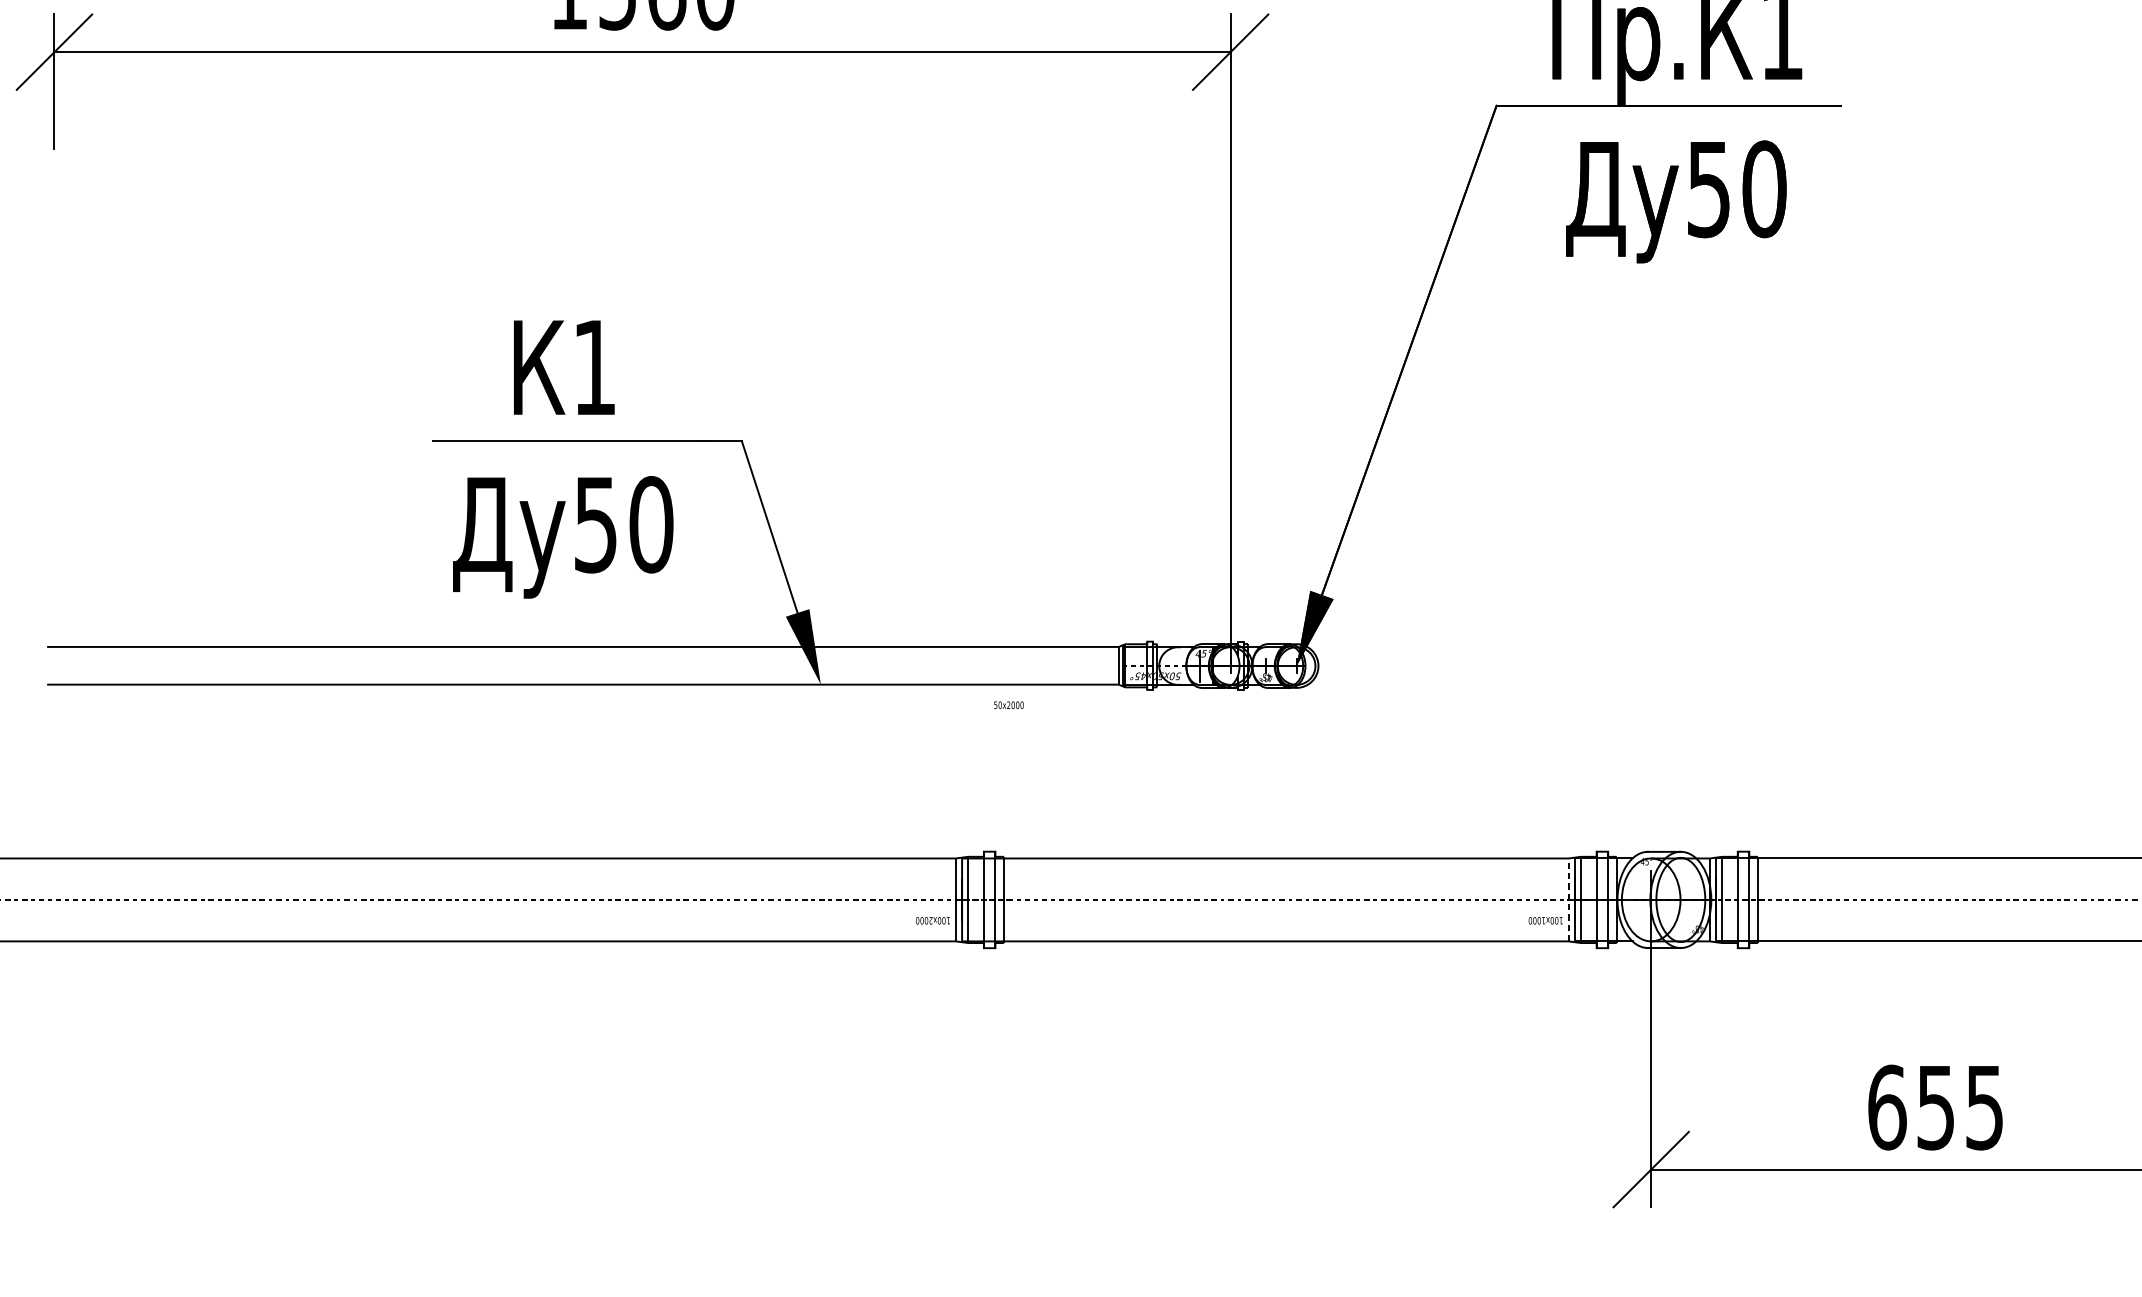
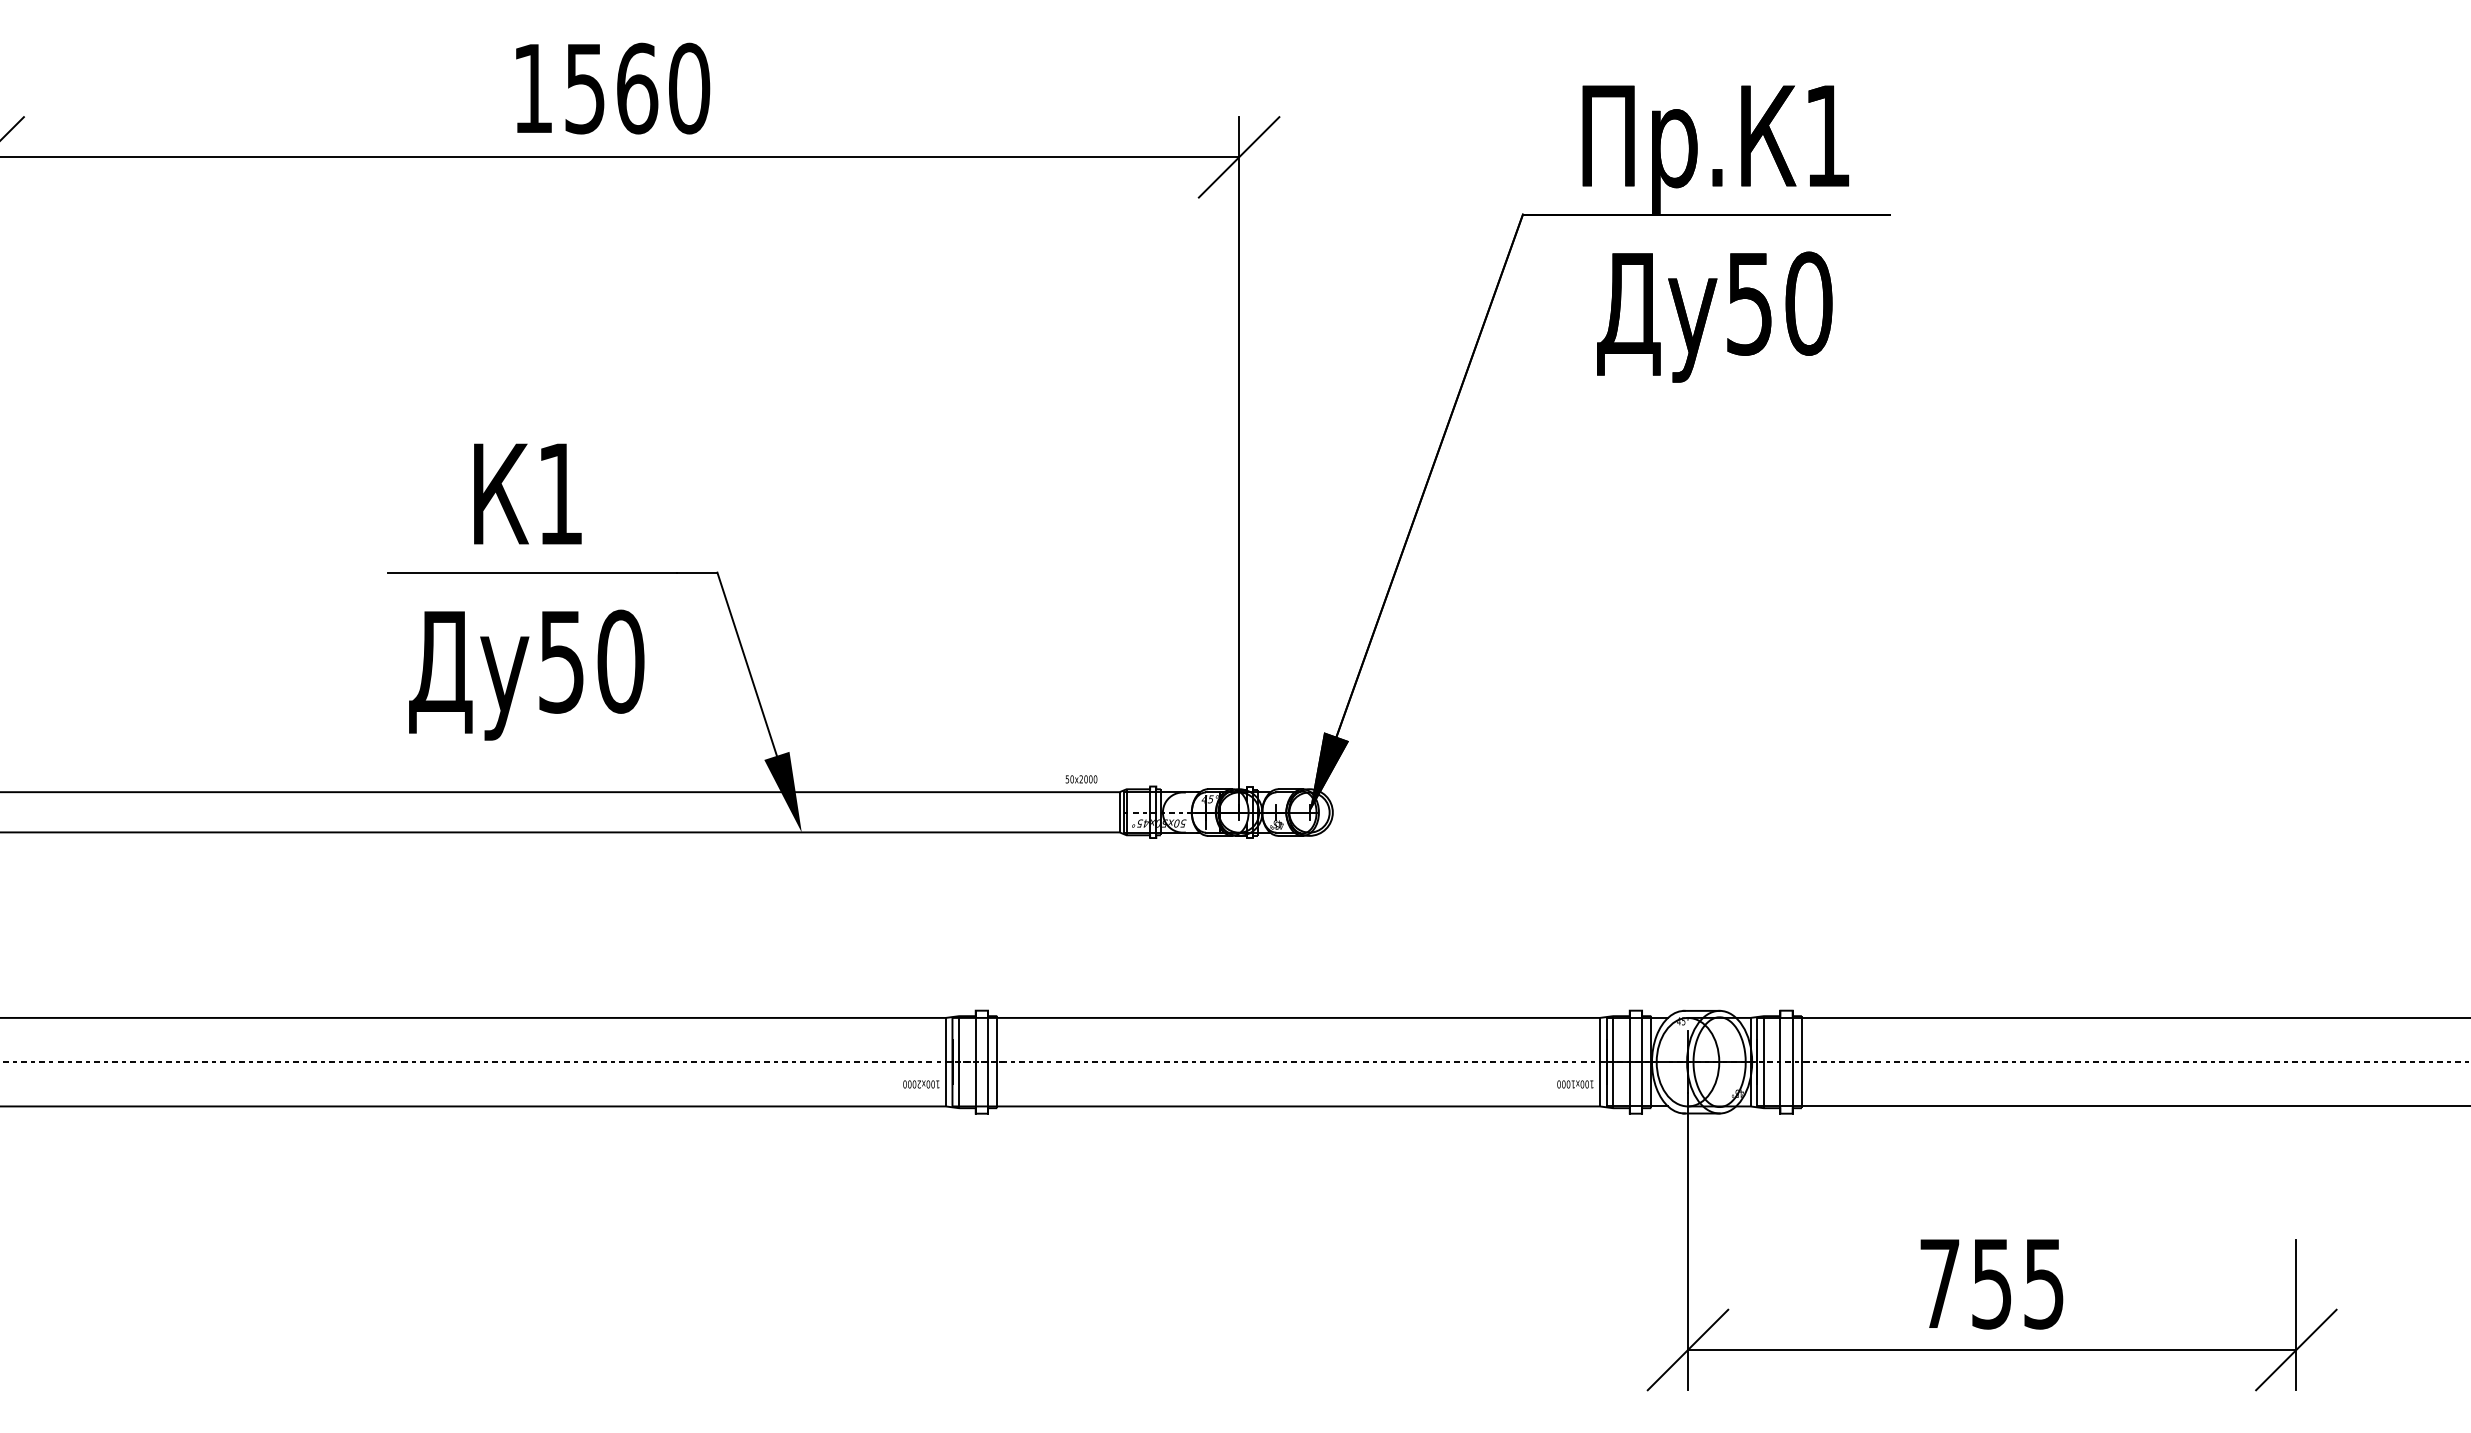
text: (1008, 705) -> (1081, 779), moved
line: (1568, 899) -> (1599, 1061), dashed -> solid
text: (1886, 1107) -> (1939, 1283), 655 -> 755

